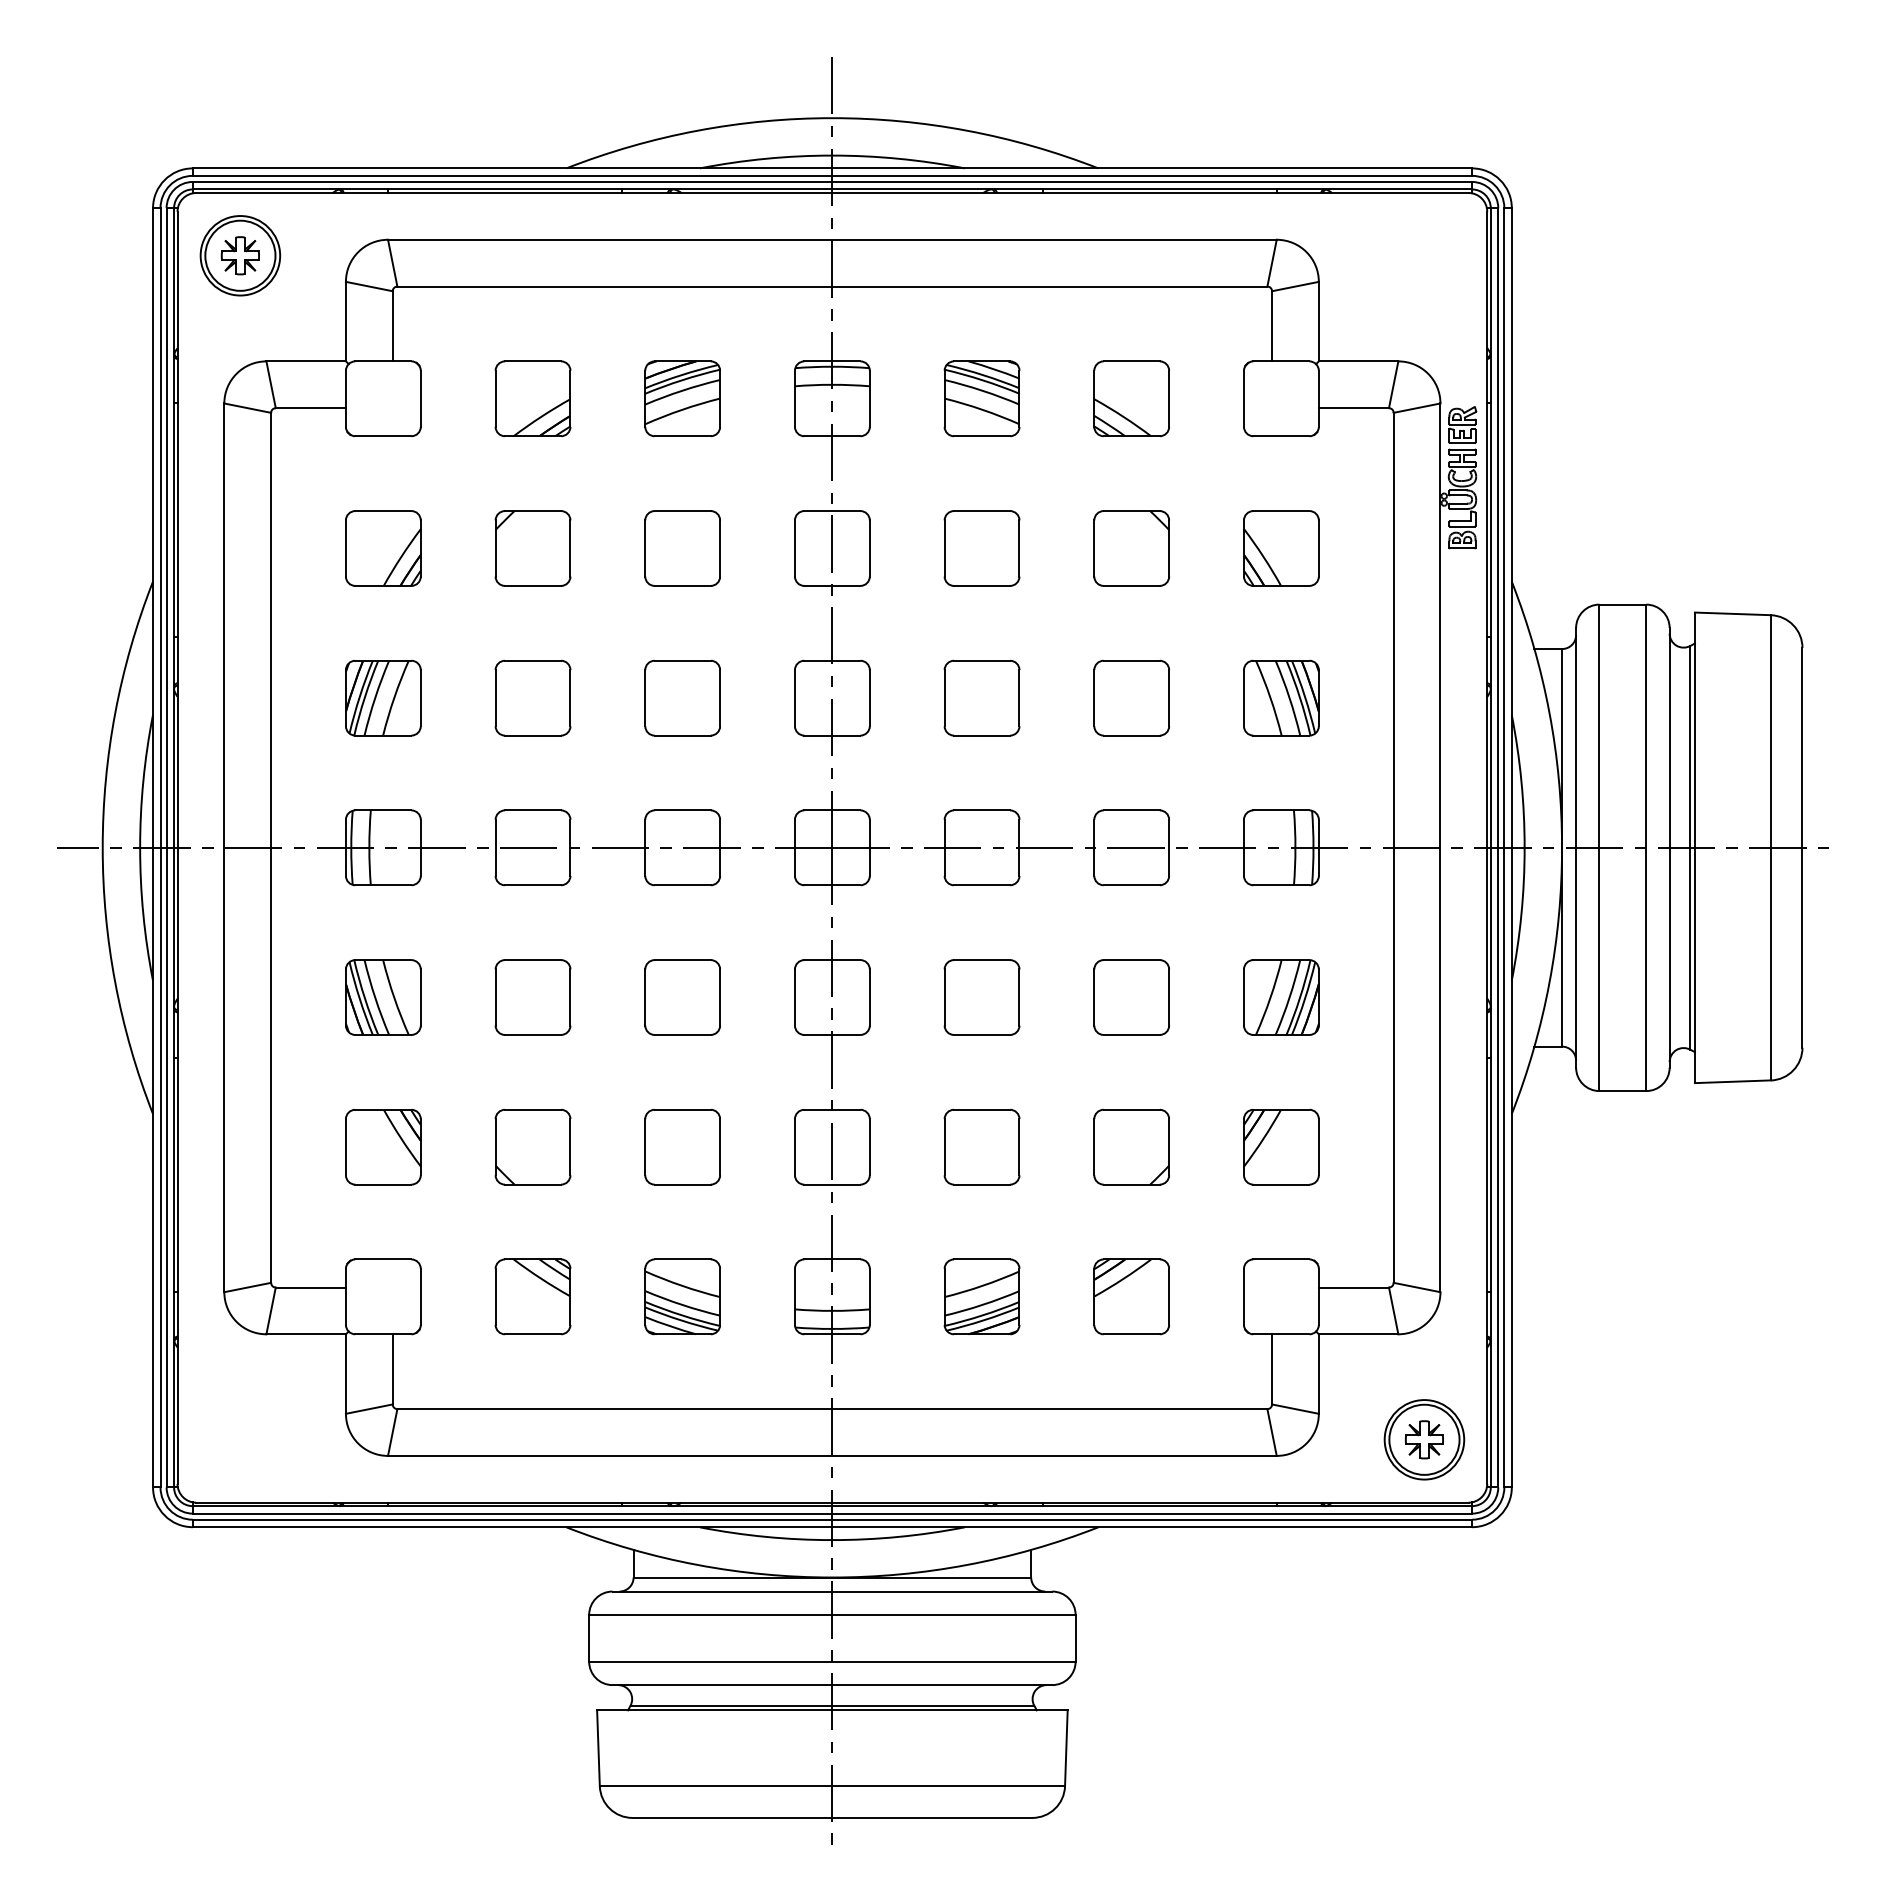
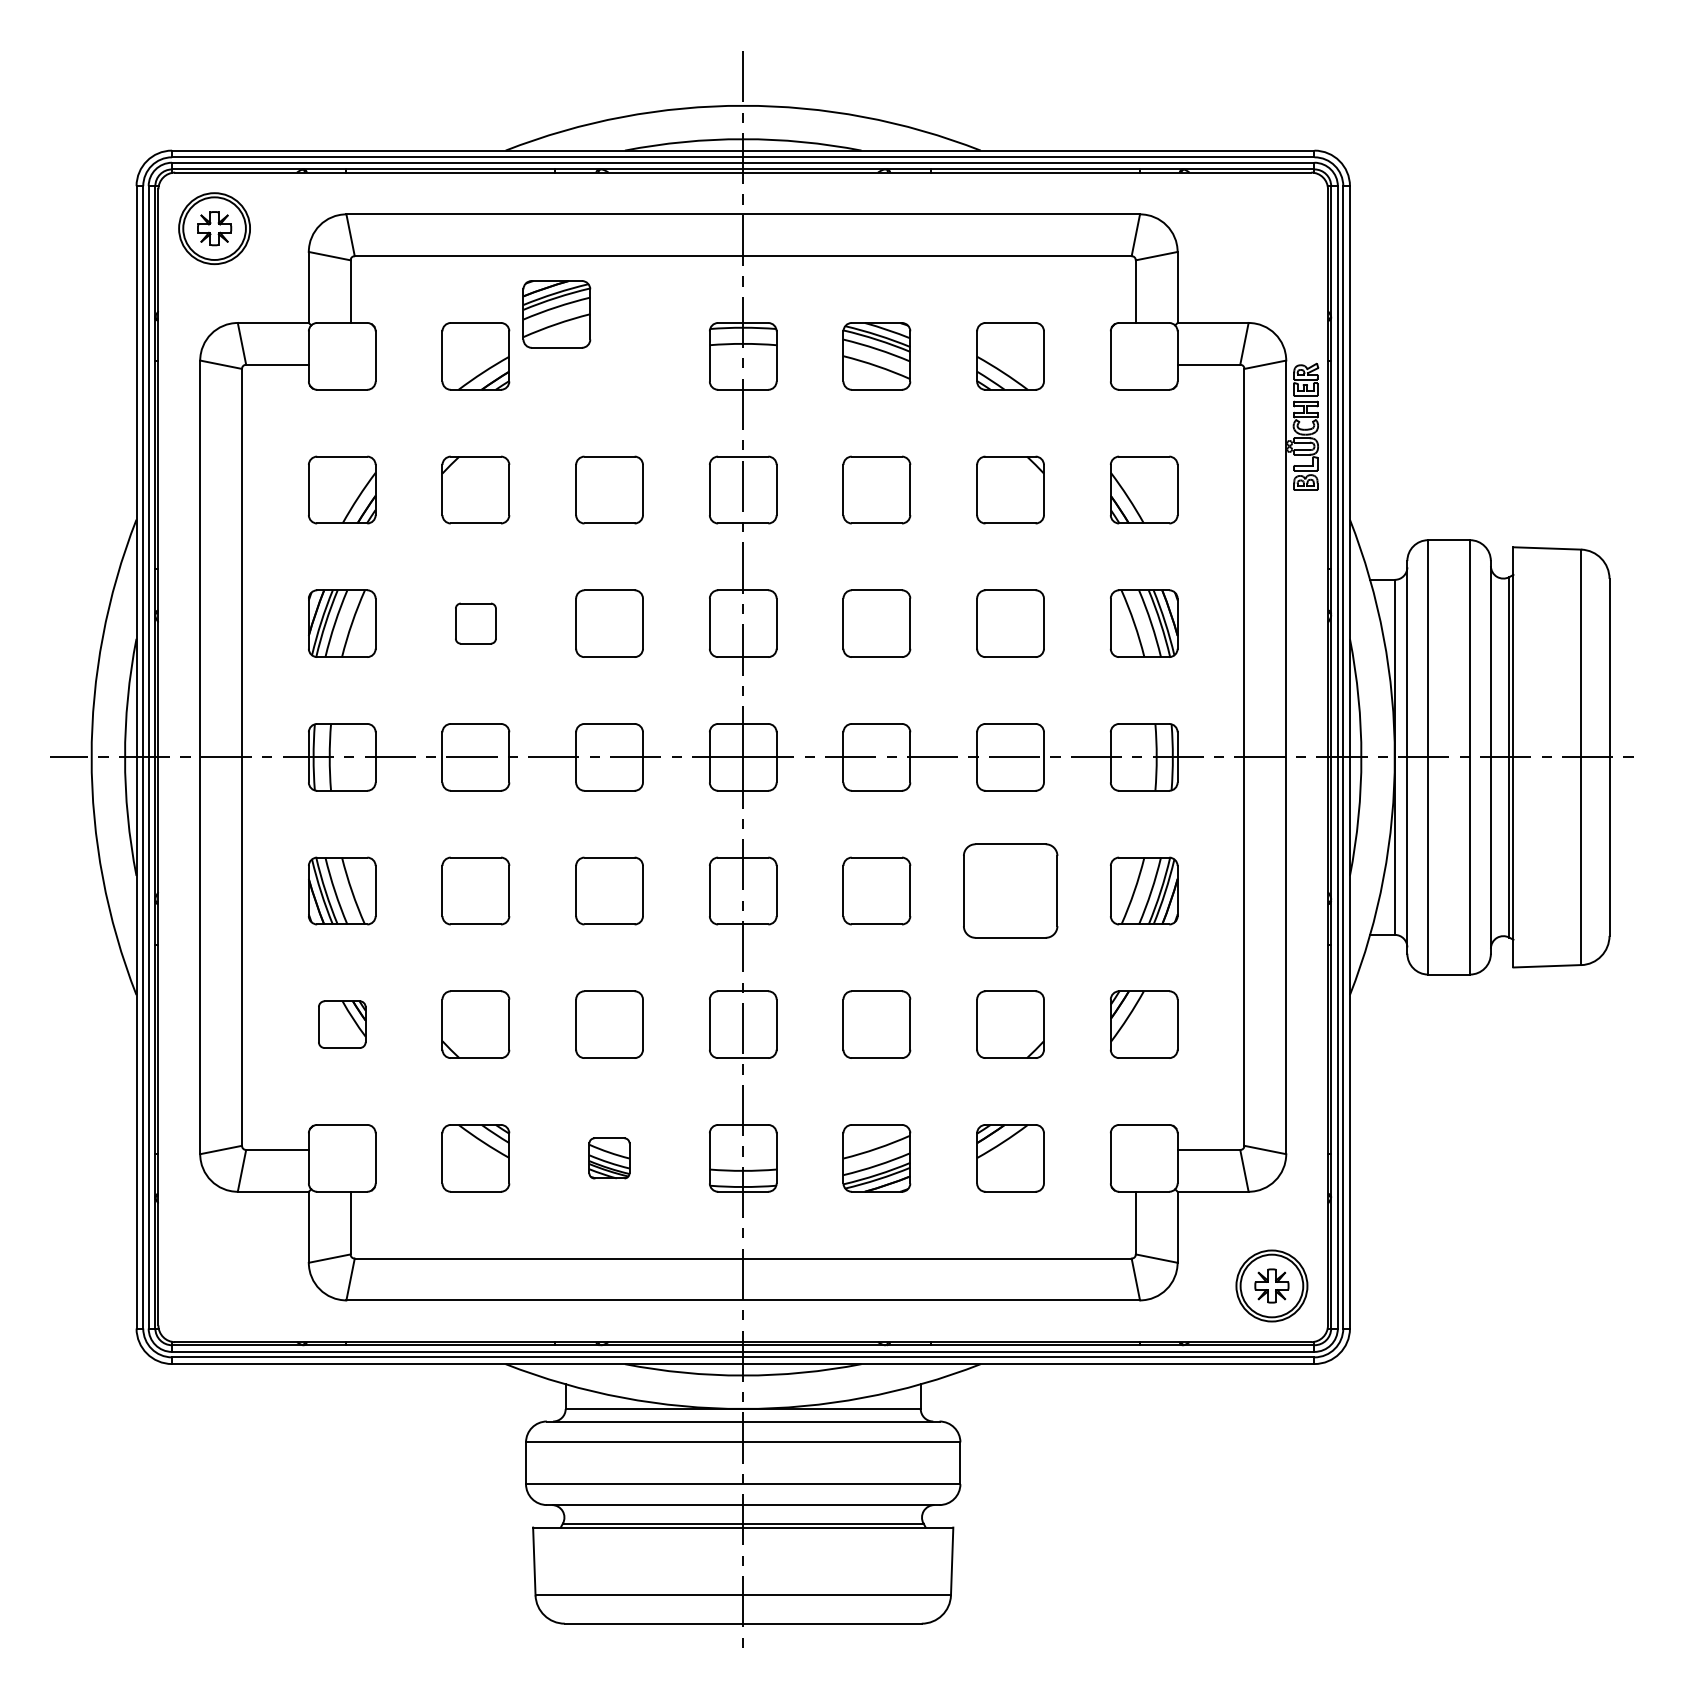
part: (682, 398) -> (556, 314), moved
part: (532, 697) -> (475, 623), size x0.6
part: (1131, 997) -> (1010, 891), size x1.4
part: (383, 1146) -> (342, 1024), size x0.7
part: (682, 1296) -> (609, 1158), size x0.6

